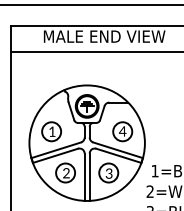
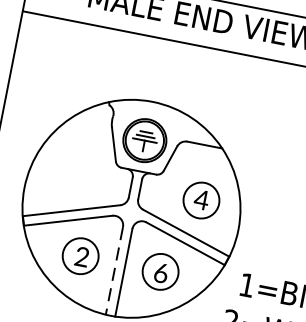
part: (51, 131) -> (69, 174), removed
text: (108, 173) -> (159, 272), 3 -> 6
line: (84, 177) -> (114, 271), solid -> dashed

